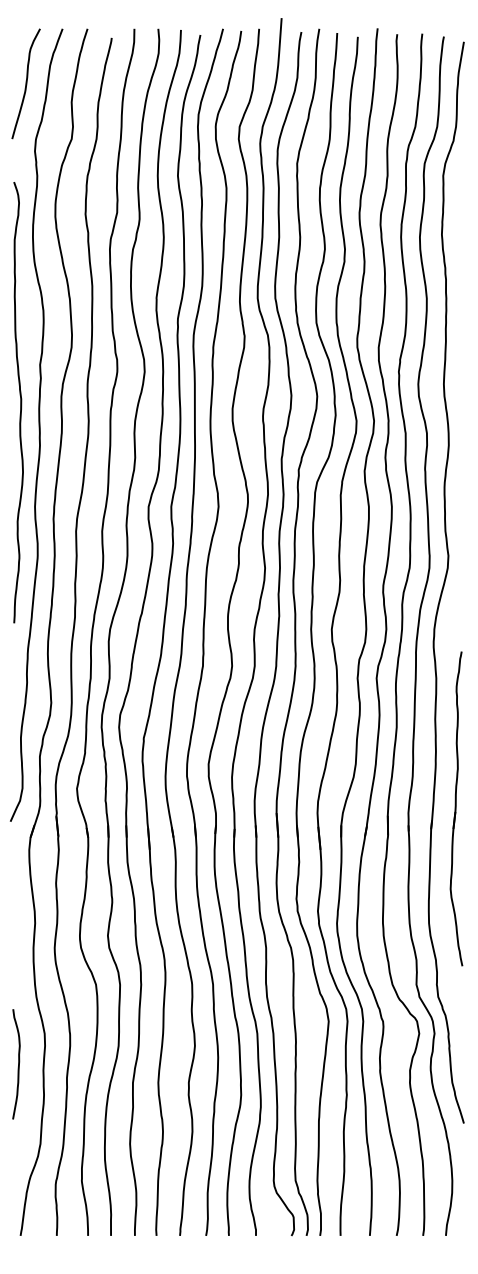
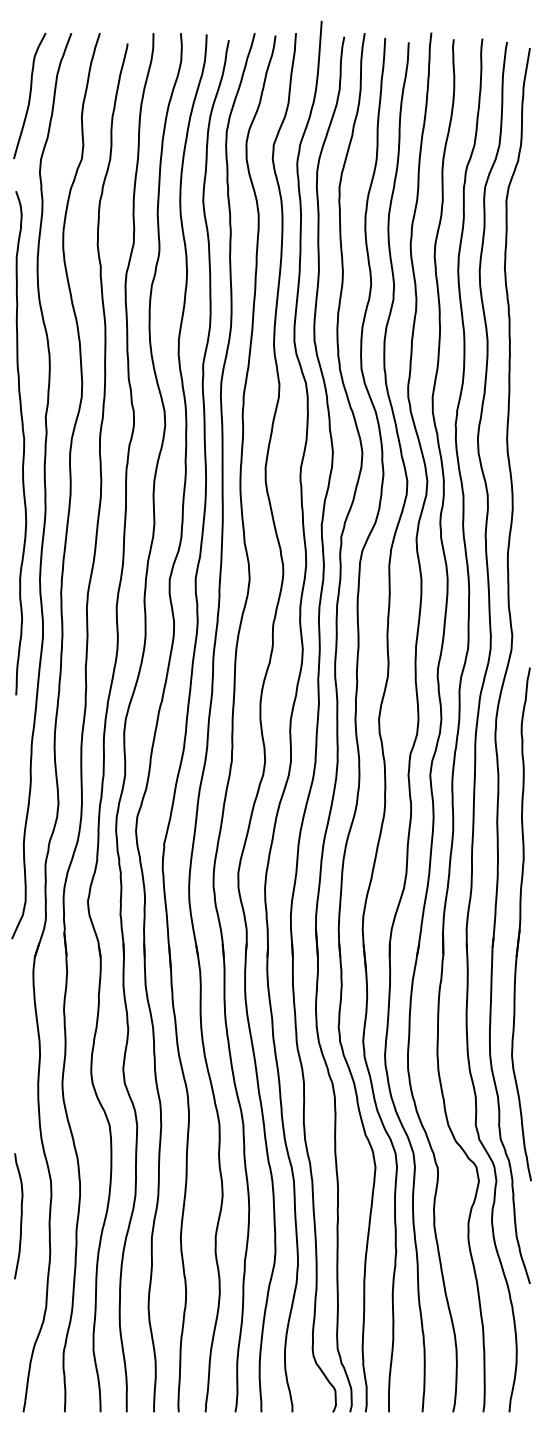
curve: (20, 402) -> (23, 443), moved
part: (456, 808) -> (521, 924), size x1.43

